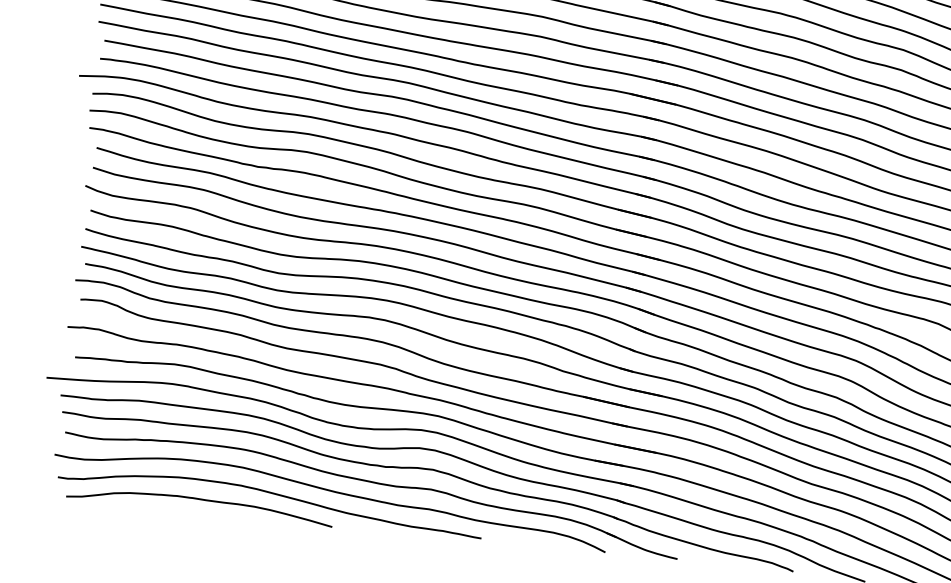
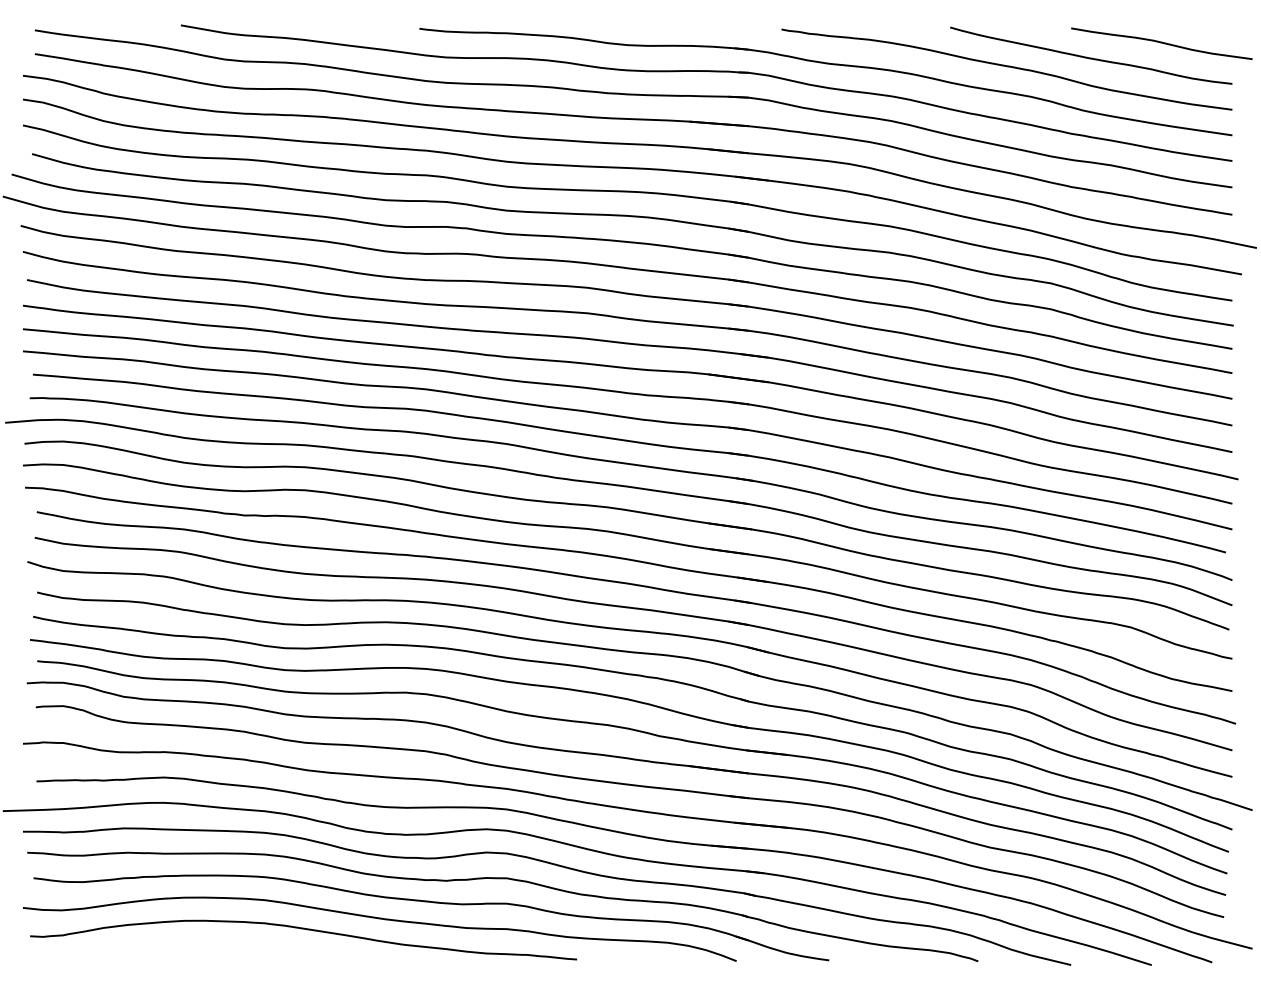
curve: (202, 500) -> (217, 947), removed

